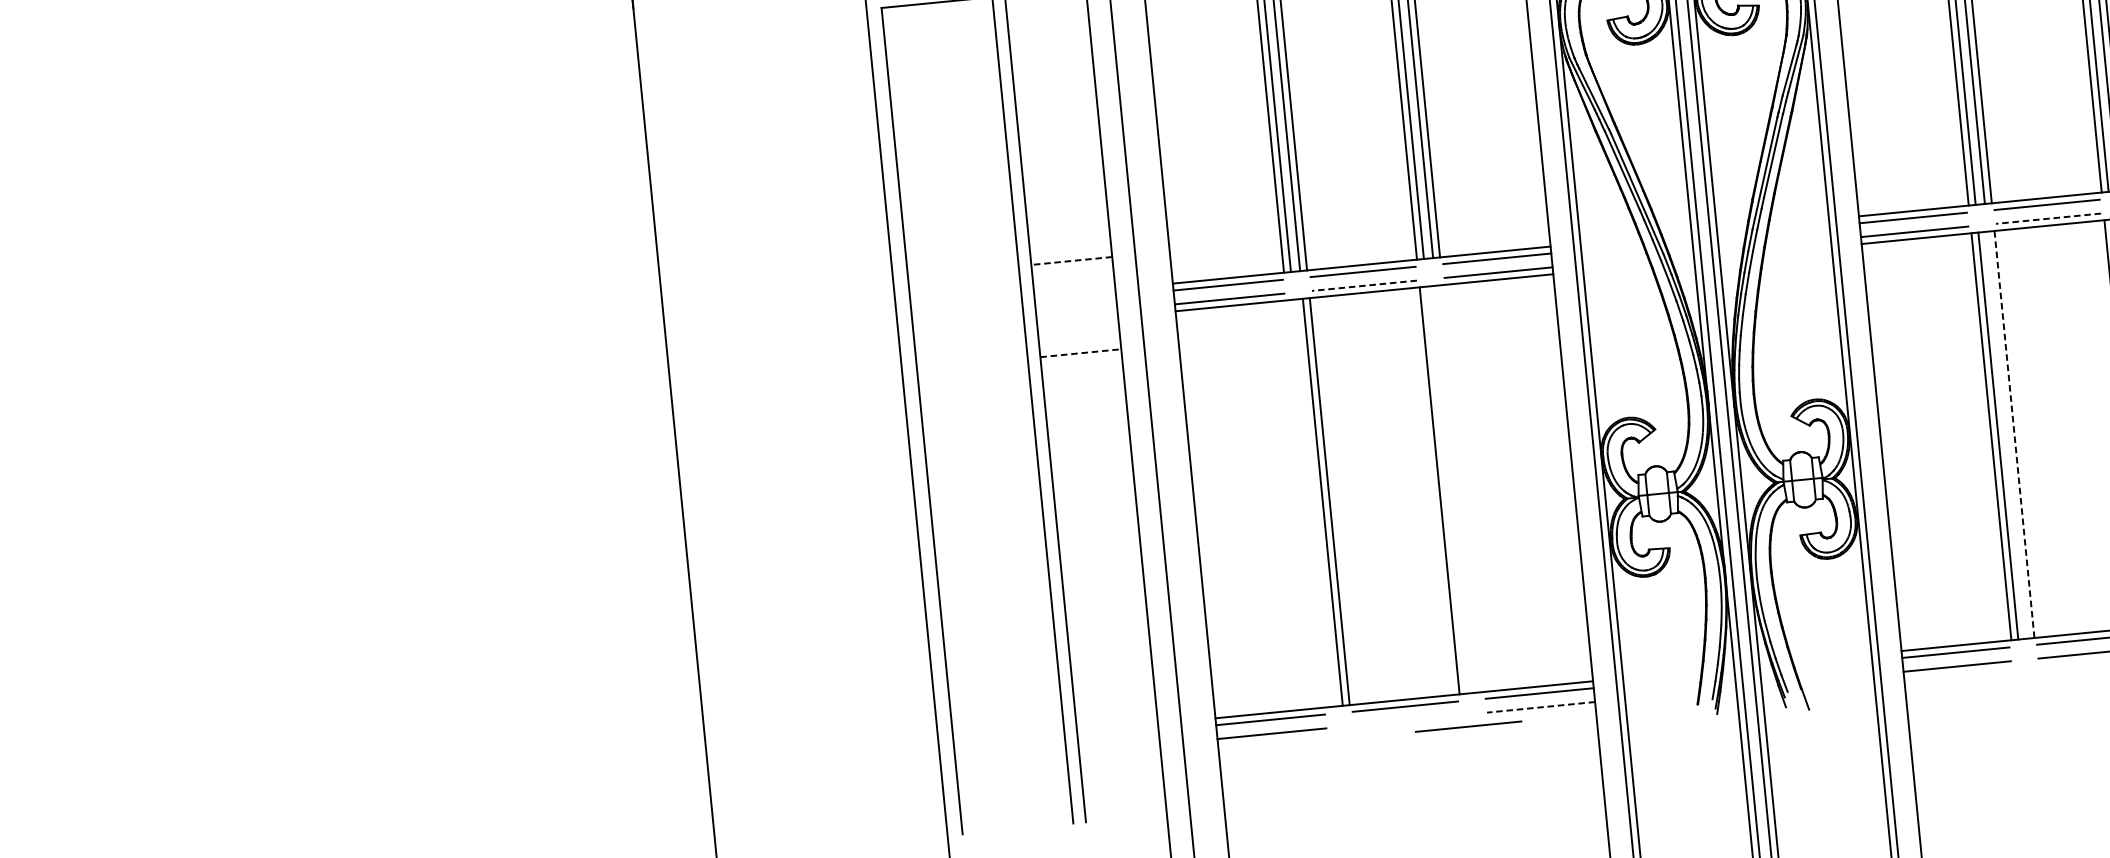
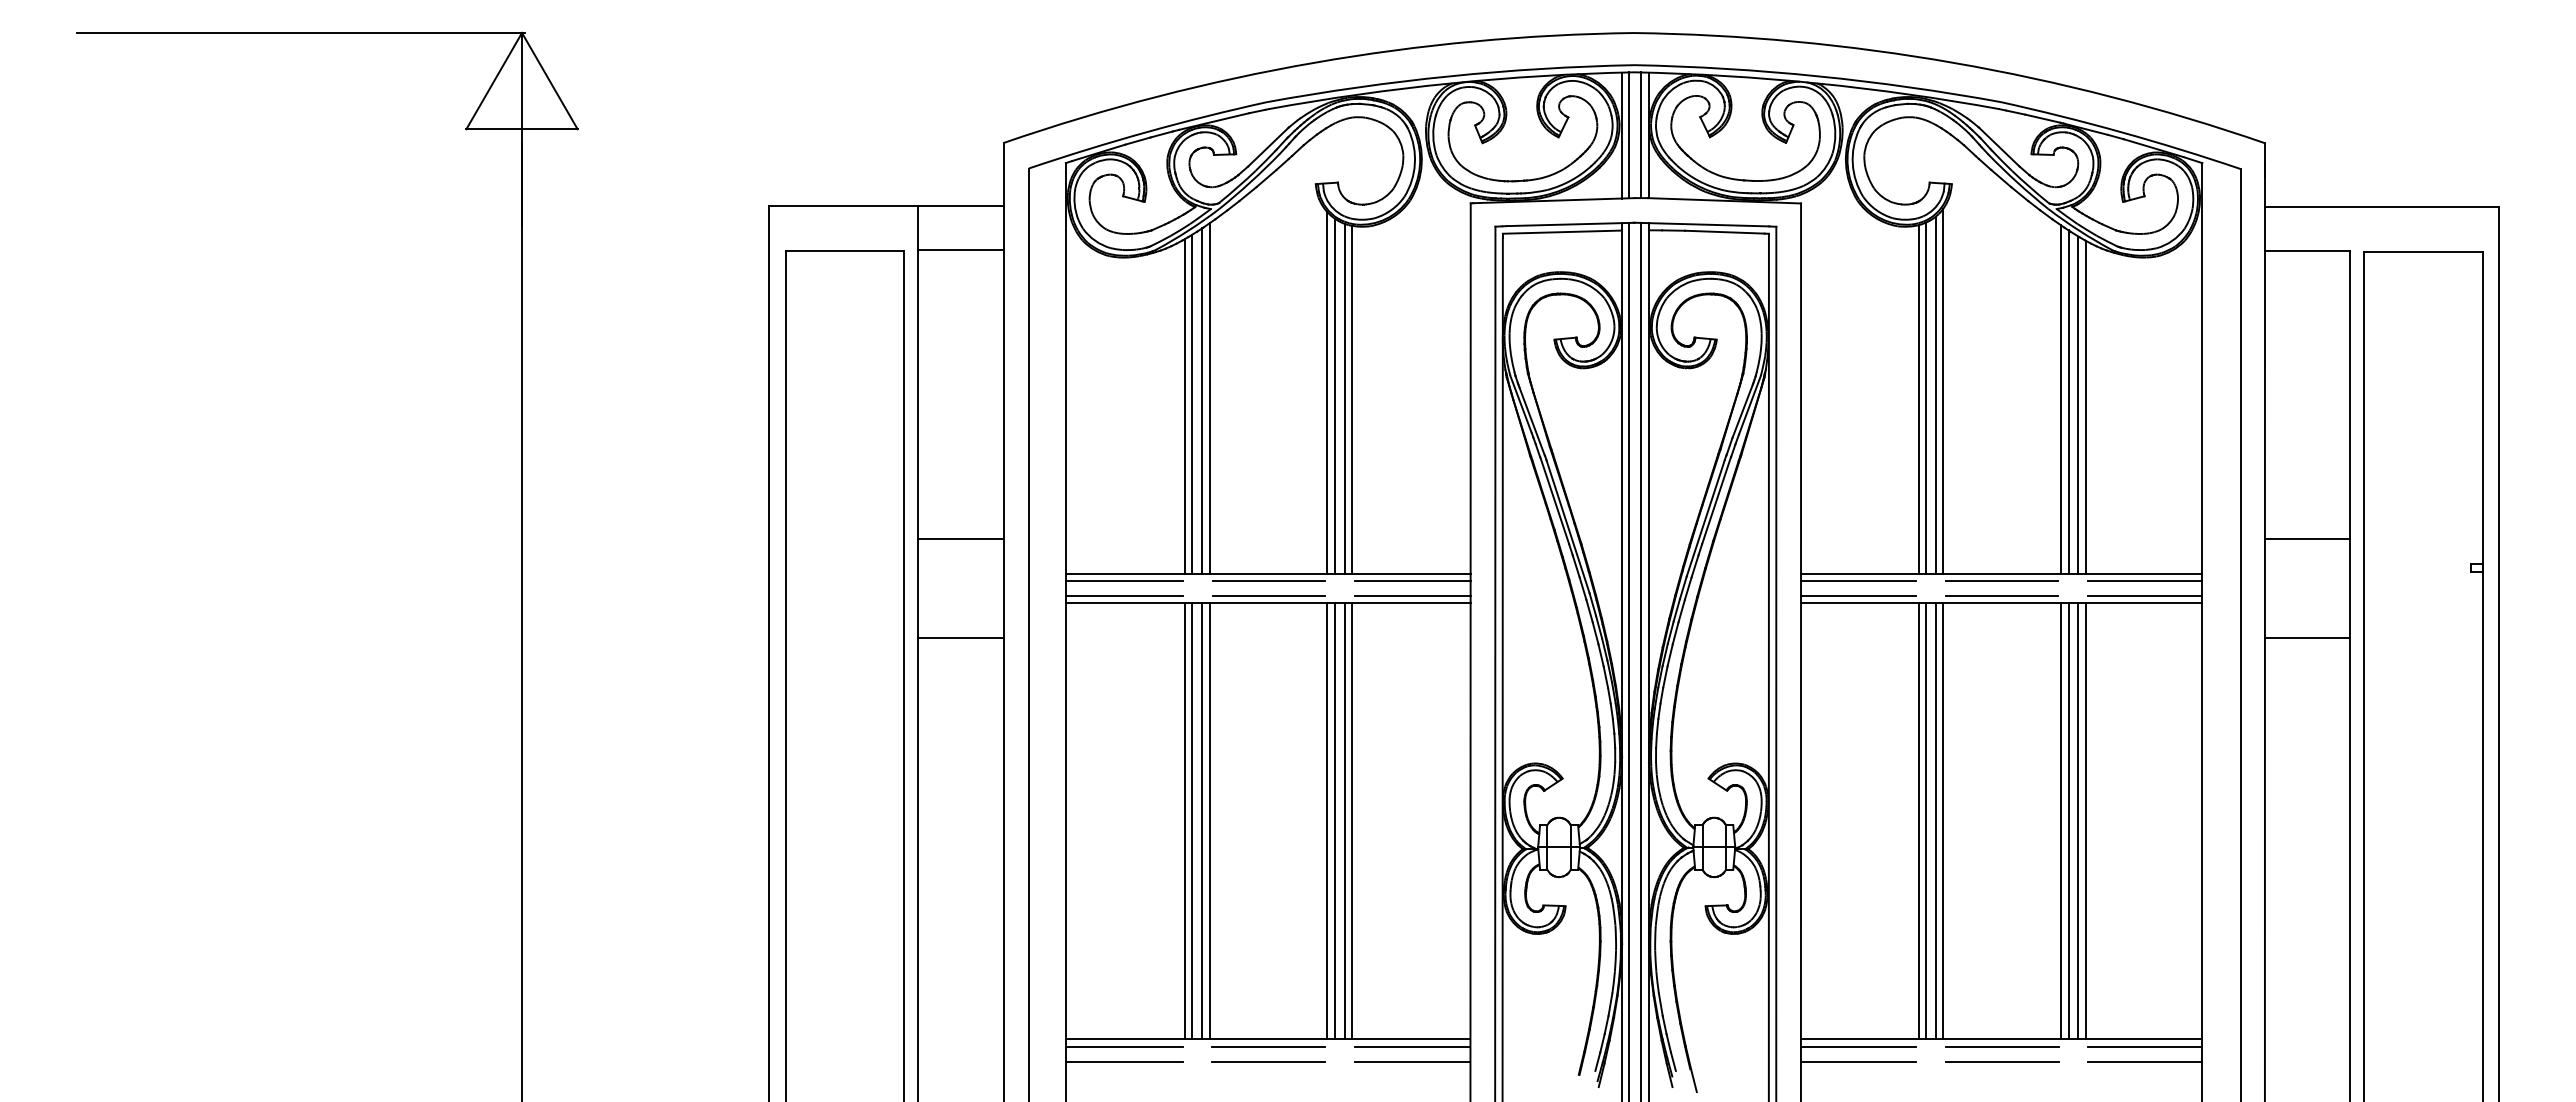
line: (2048, 218) -> (2001, 595), dashed -> solid
line: (1071, 261) -> (960, 539), dashed -> solid
line: (1363, 285) -> (1268, 595), dashed -> solid
line: (1081, 352) -> (961, 637), dashed -> solid
line: (2014, 433) -> (1943, 820), dashed -> solid
line: (2007, 435) -> (1935, 821), added
line: (1463, 488) -> (1352, 821), added
line: (1455, 489) -> (1344, 821), added
line: (1446, 490) -> (1334, 821), added
line: (1307, 503) -> (1185, 821), added
line: (1313, 503) -> (1192, 821), added
line: (1540, 707) -> (1412, 1061), dashed -> solid
line: (1468, 726) -> (1268, 1061), moved

